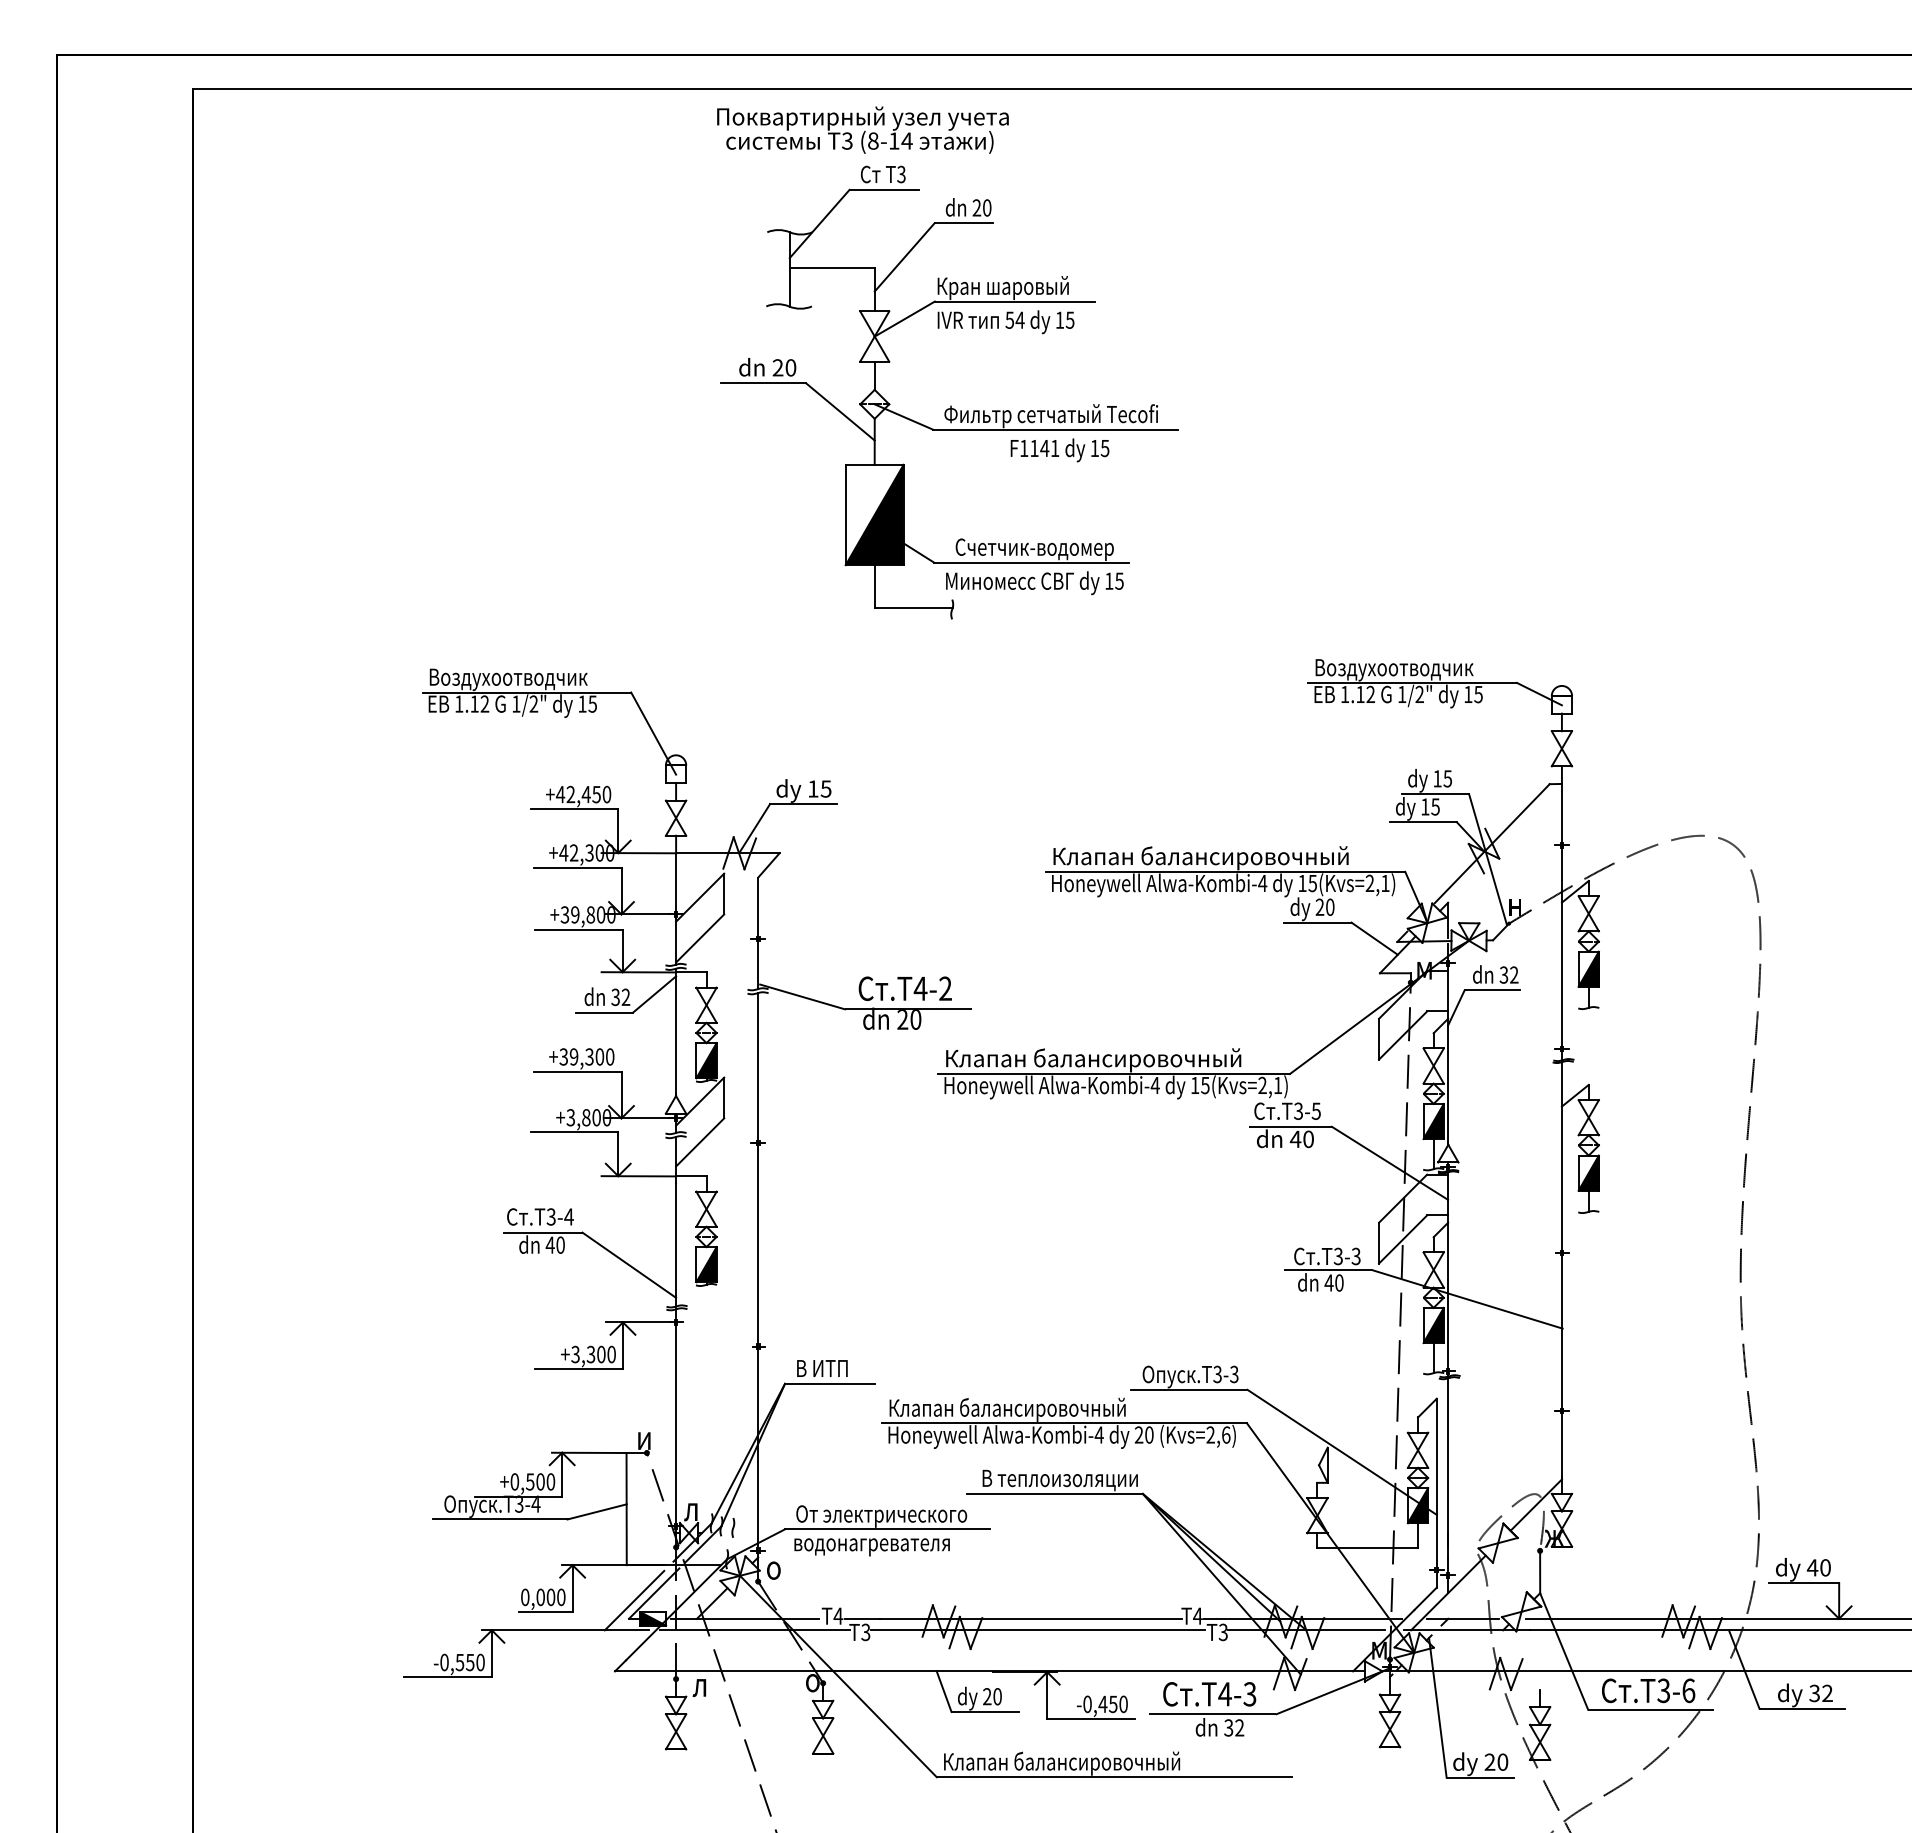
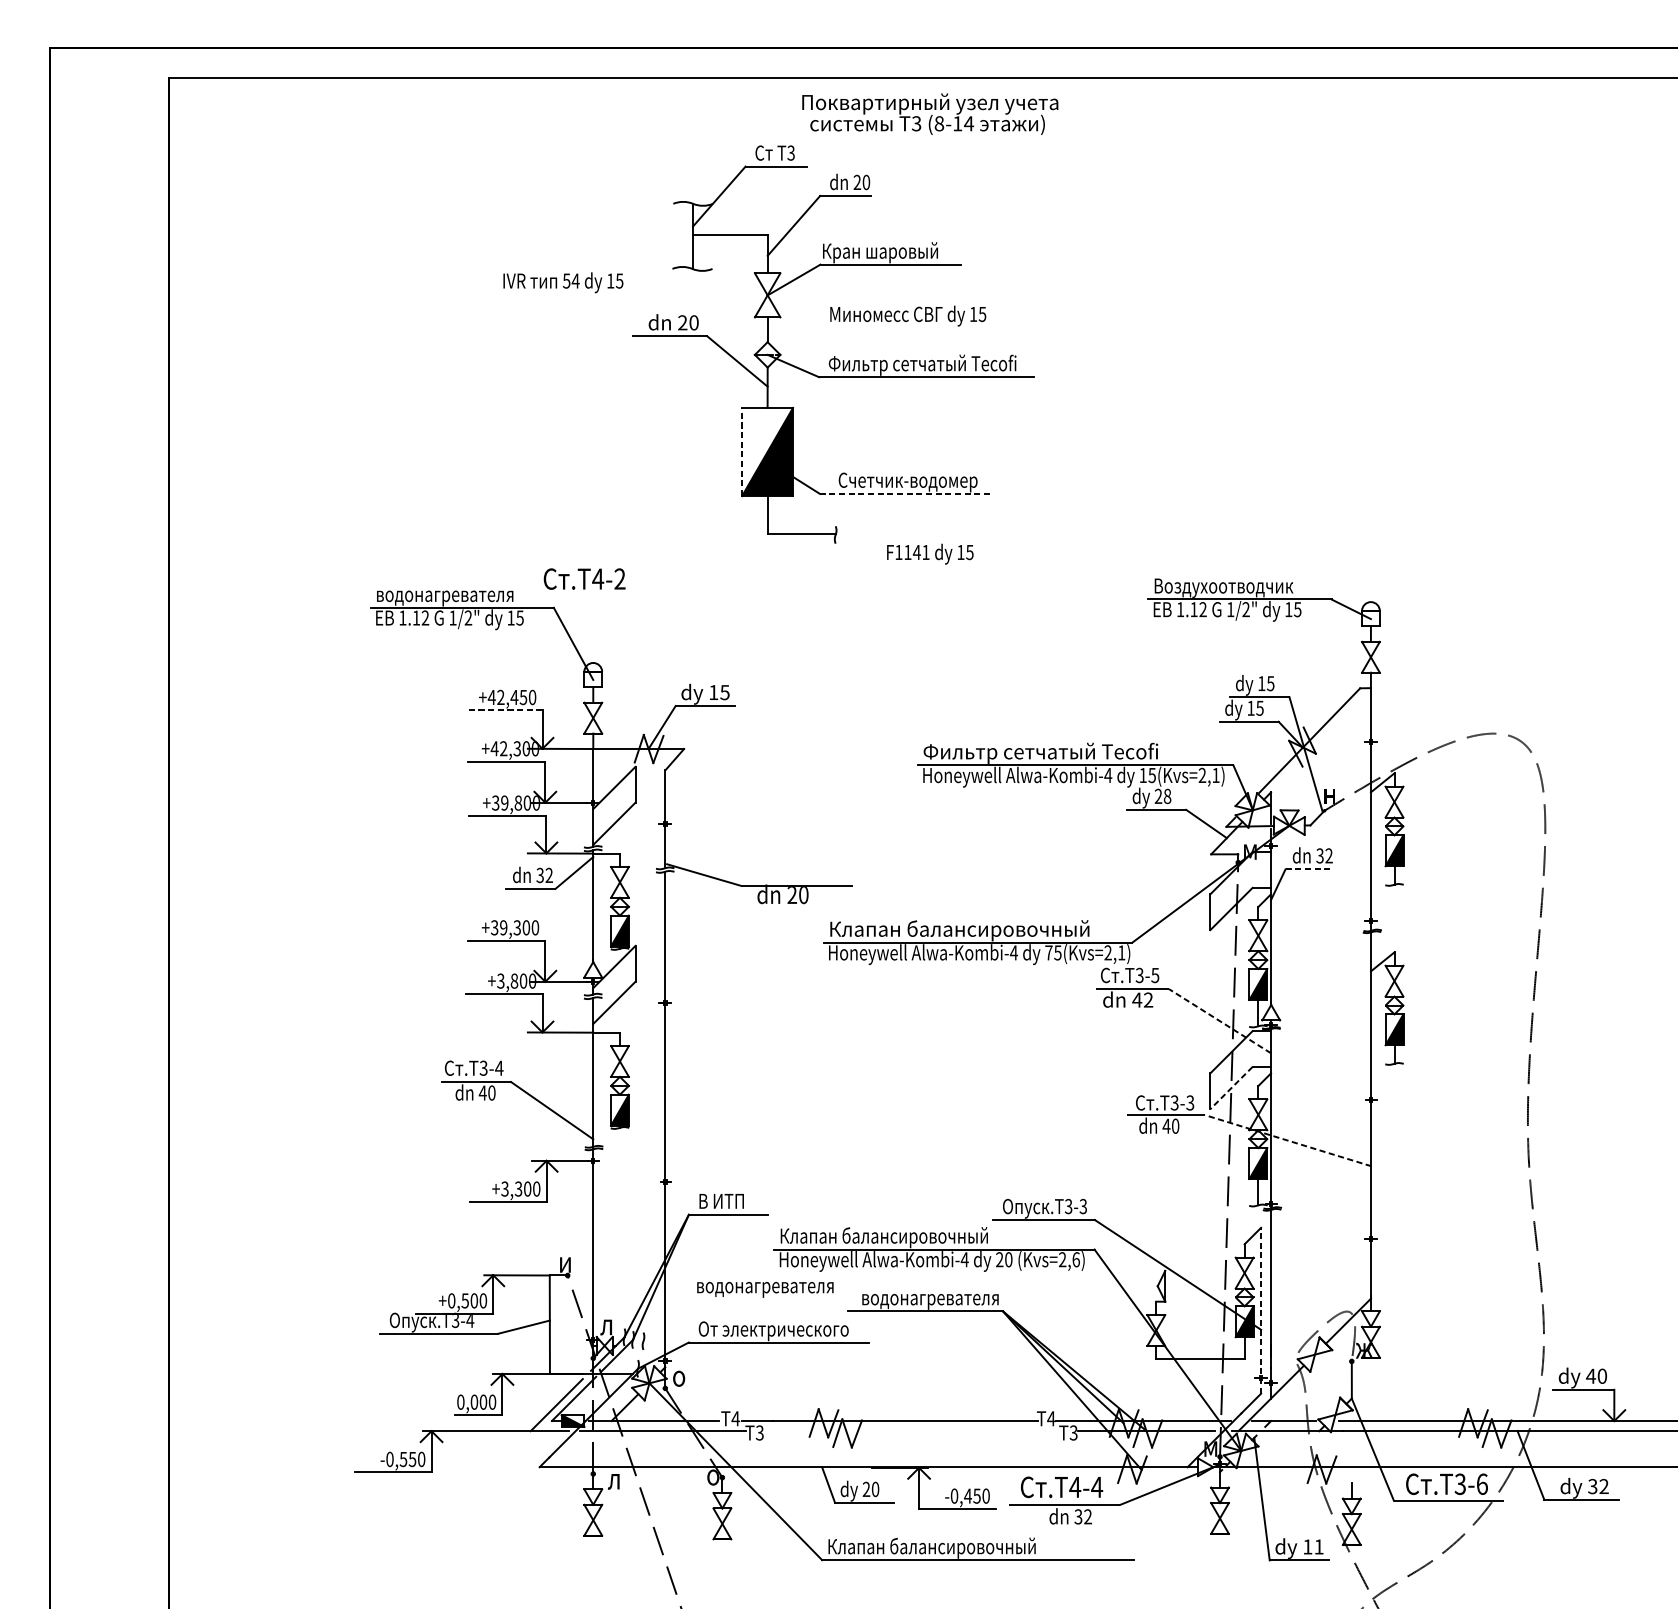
text: (862, 129) -> (929, 113), moved
text: (1005, 322) -> (562, 283), moved
text: (1059, 450) -> (929, 554), moved
line: (845, 514) -> (741, 451), solid -> dashed
line: (1031, 562) -> (905, 493), solid -> dashed
text: (1034, 583) -> (907, 316), moved
text: (508, 679) -> (446, 596), Воздухоотводчик -> водонагревателя
line: (574, 809) -> (504, 710), solid -> dashed
text: (1200, 858) -> (1053, 753), Клапан балансировочный -> Фильтр сетчатый Tecofi
text: (1330, 907) -> (1167, 796), 20 -> 28
text: (904, 988) -> (583, 578), moved
line: (1492, 990) -> (1309, 869), solid -> dashed
text: (1195, 1085) -> (1049, 952), 15(Kvs=2,1) -> 75(Kvs=2,1)
text: (1308, 1139) -> (1148, 1000), 40 -> 42
line: (1390, 1163) -> (1220, 1021), solid -> dashed
line: (1403, 1239) -> (1231, 1088), solid -> dashed
line: (1467, 1299) -> (1288, 1140), solid -> dashed
text: (1059, 1480) -> (929, 1299), В теплоизоляции -> водонагревателя
line: (1436, 1492) -> (1260, 1310), solid -> dashed
text: (871, 1547) -> (764, 1289), moved
line: (1037, 1630) -> (910, 1431), removed
text: (1249, 1694) -> (1096, 1487), 4-3 -> 4-4
text: (1496, 1761) -> (1313, 1546), 20 -> 11

